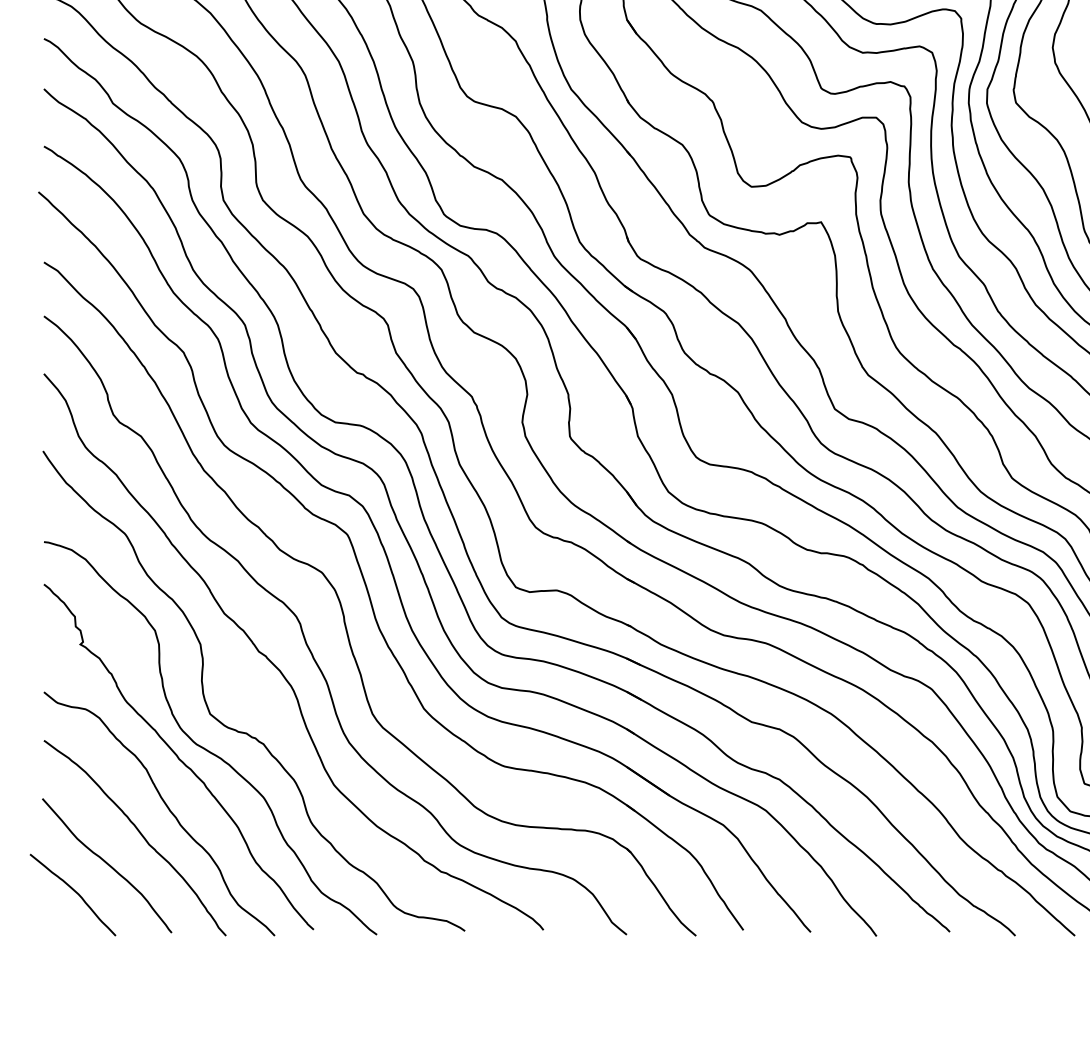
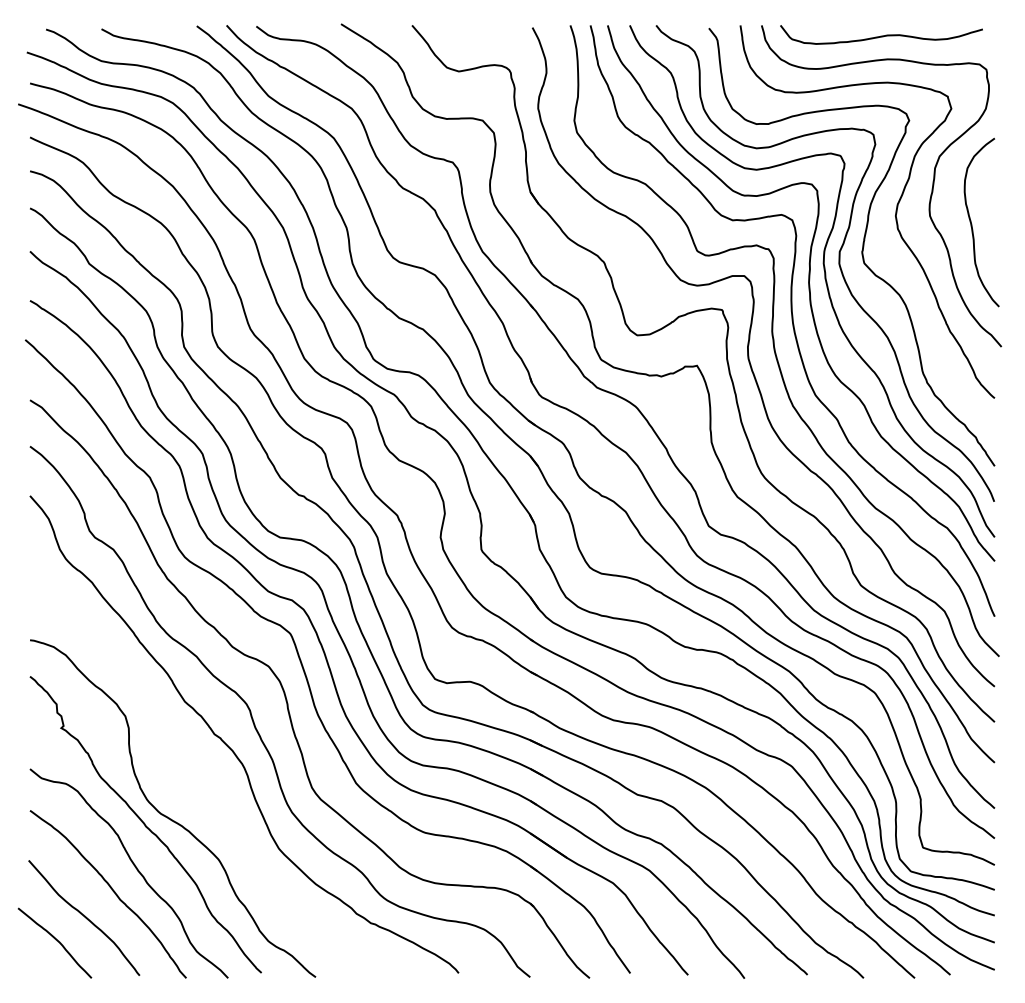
curve: (242, 731) -> (200, 802), removed

